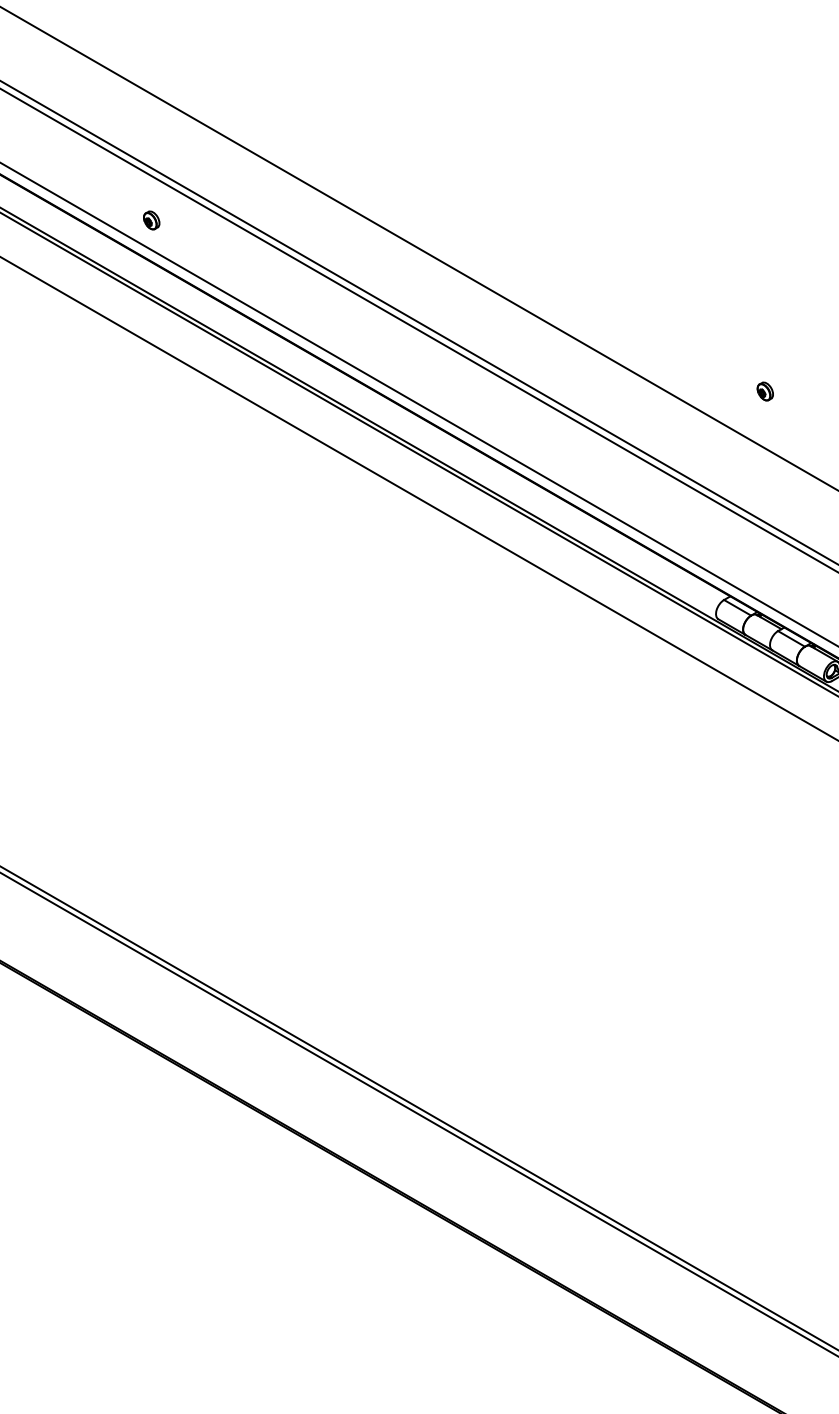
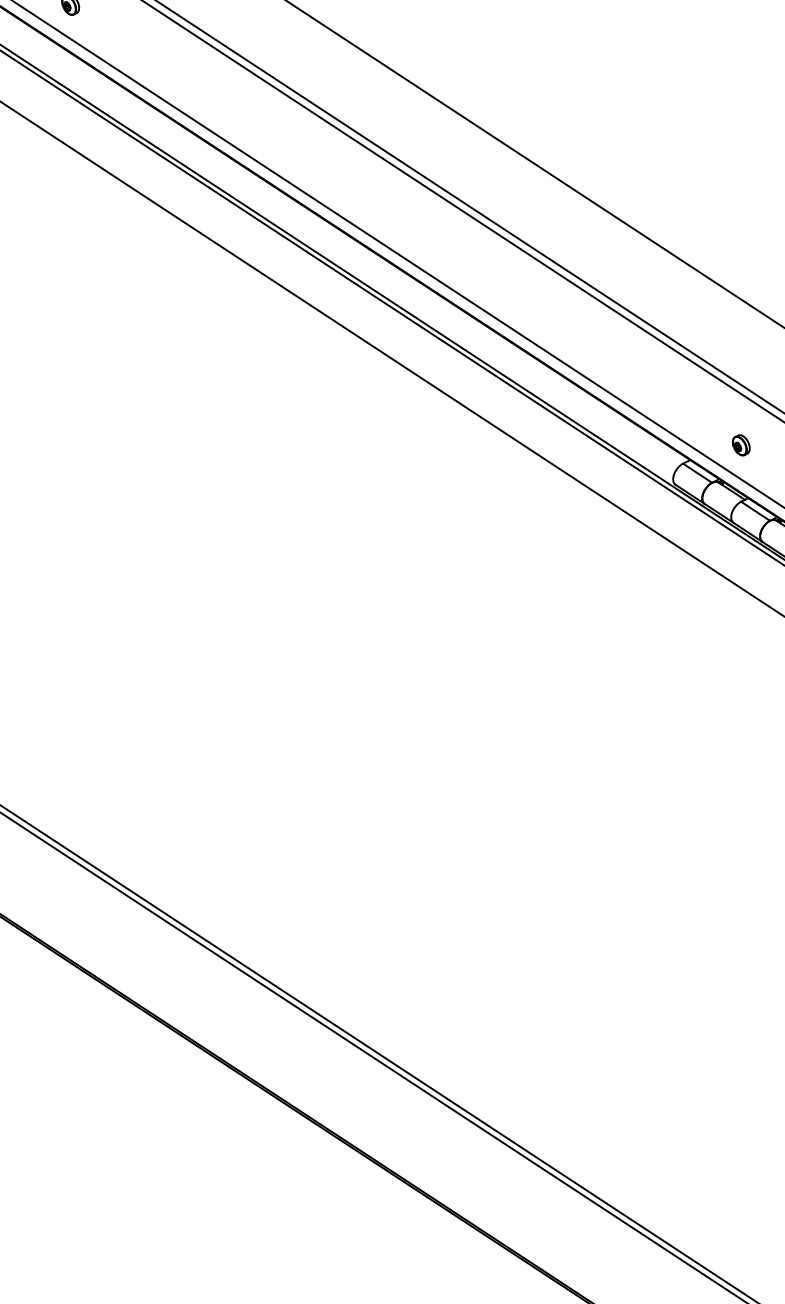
part: (764, 391) -> (740, 445), moved

